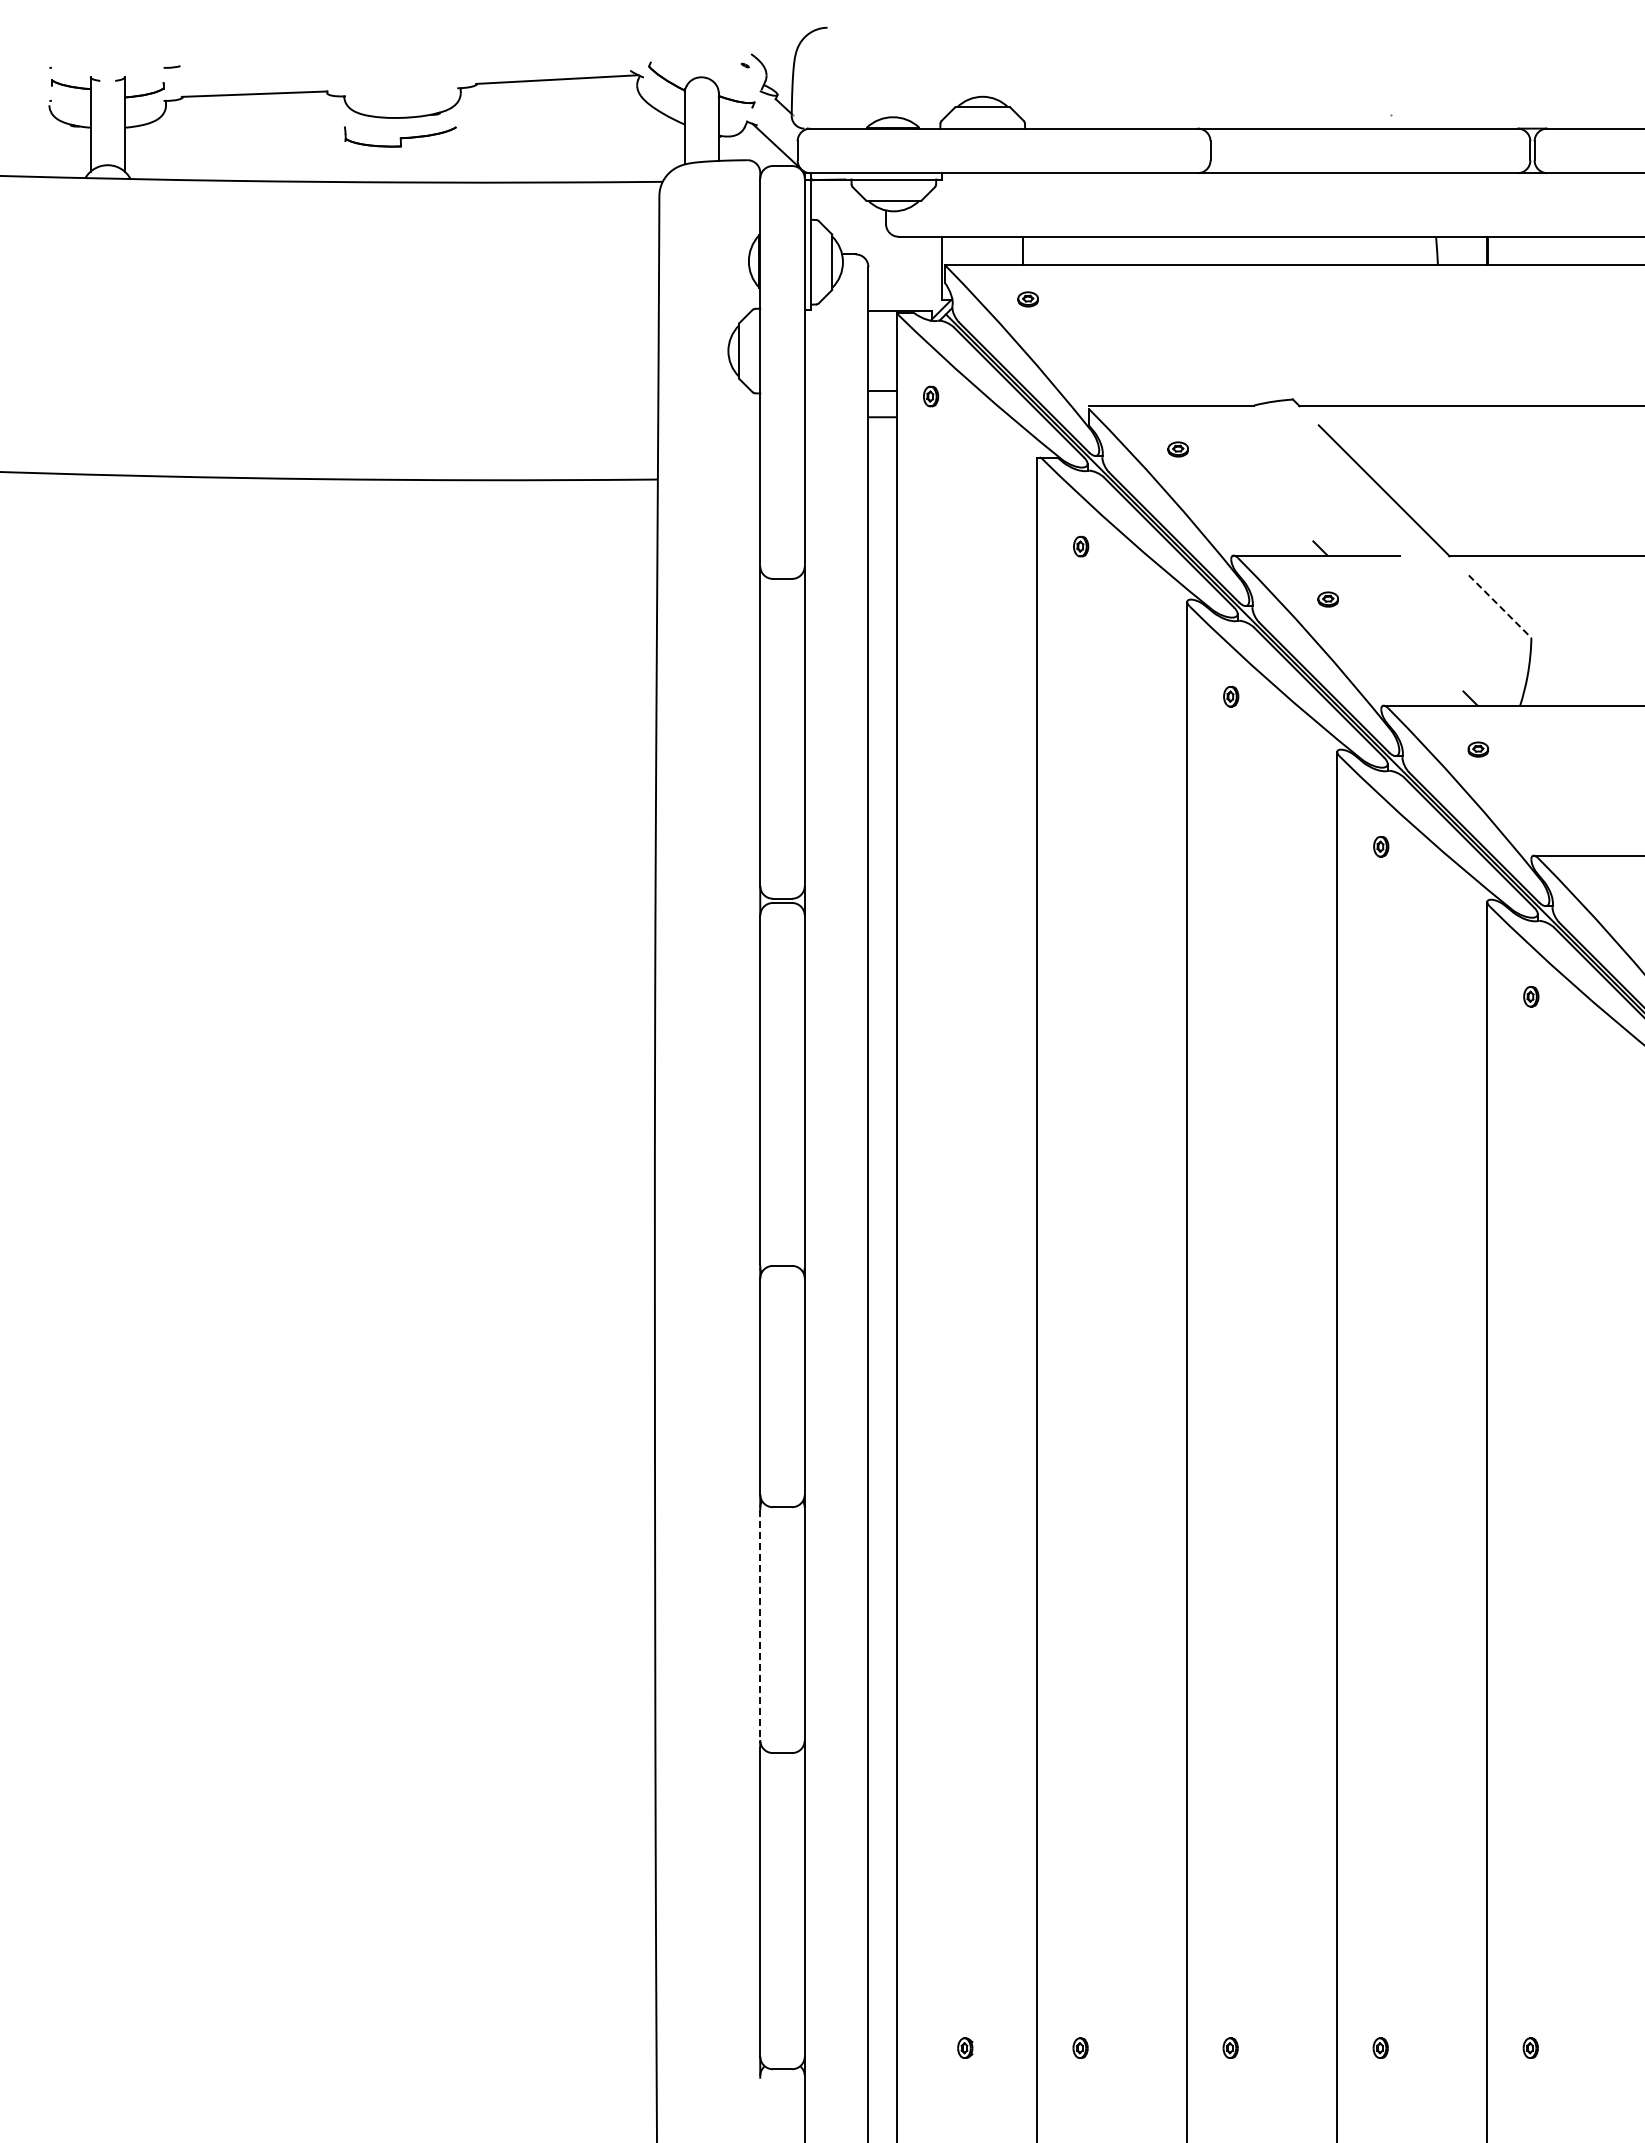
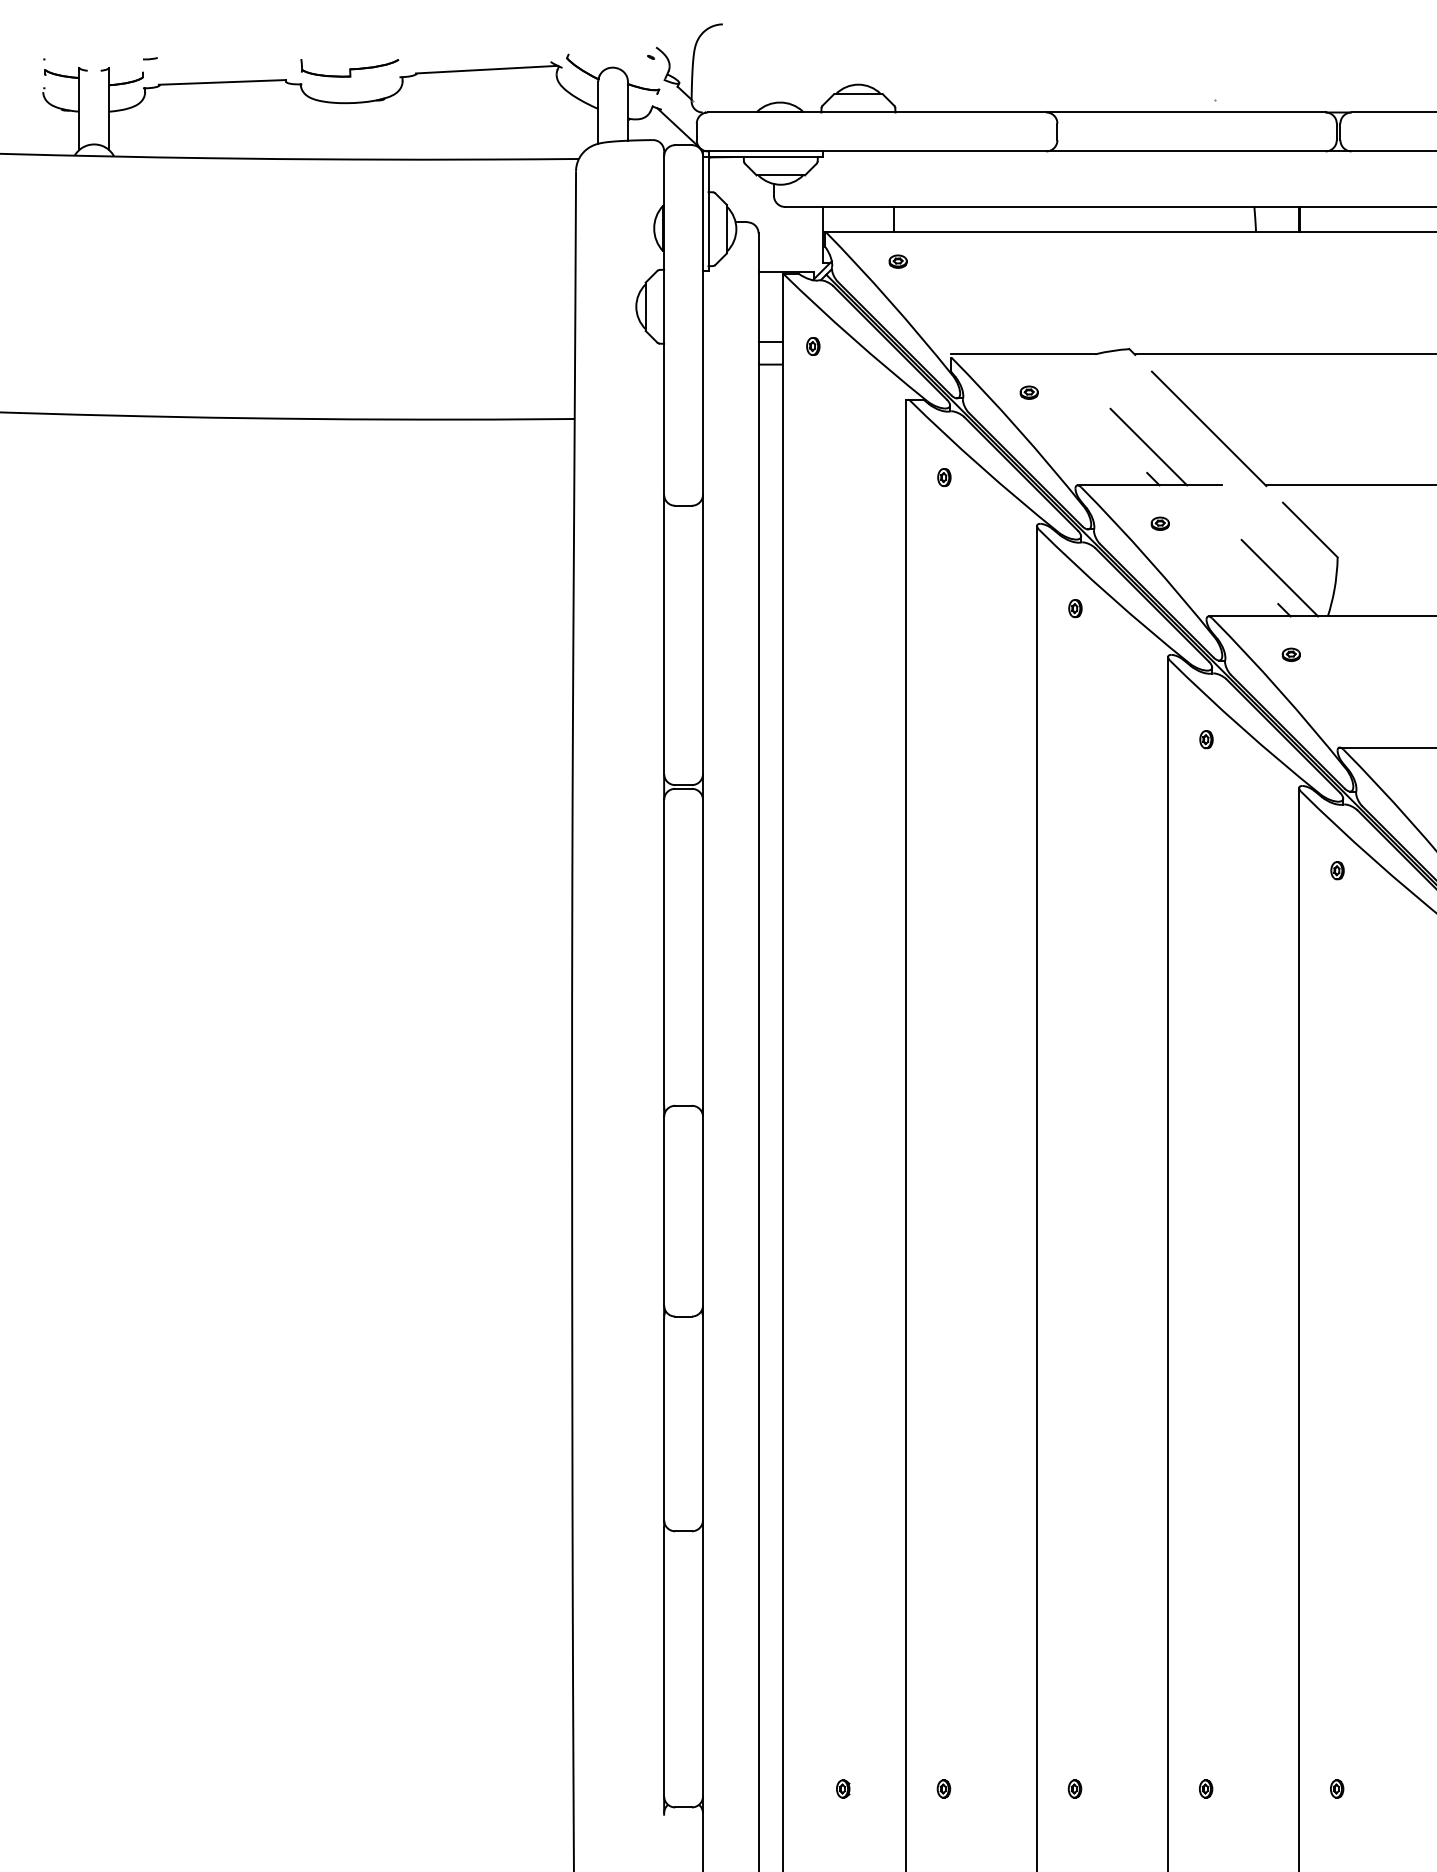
part: (400, 136) -> (349, 67), moved
line: (1315, 511) -> (1149, 446), added
line: (1500, 607) -> (1310, 530), dashed -> solid
line: (1465, 661) -> (1280, 577), added
line: (760, 1625) -> (664, 1419), dashed -> solid

